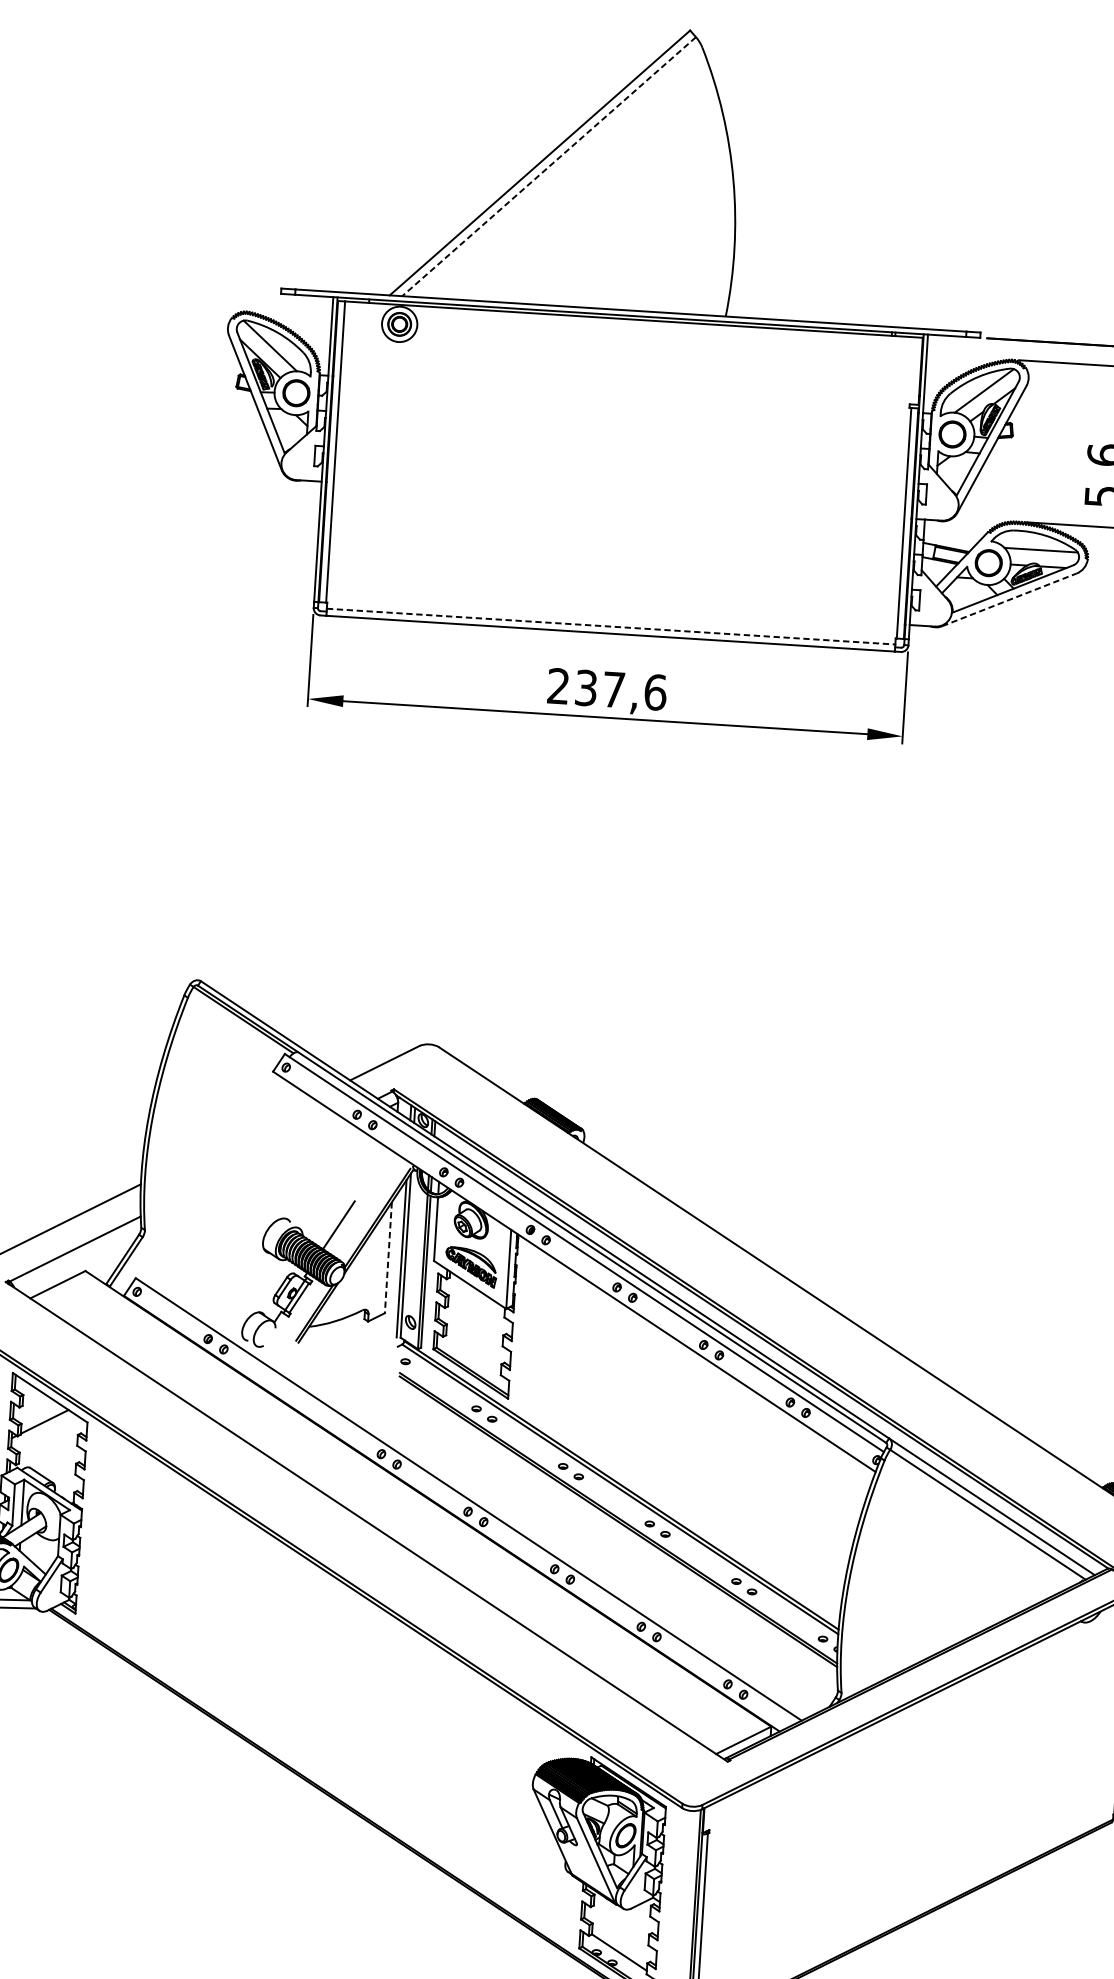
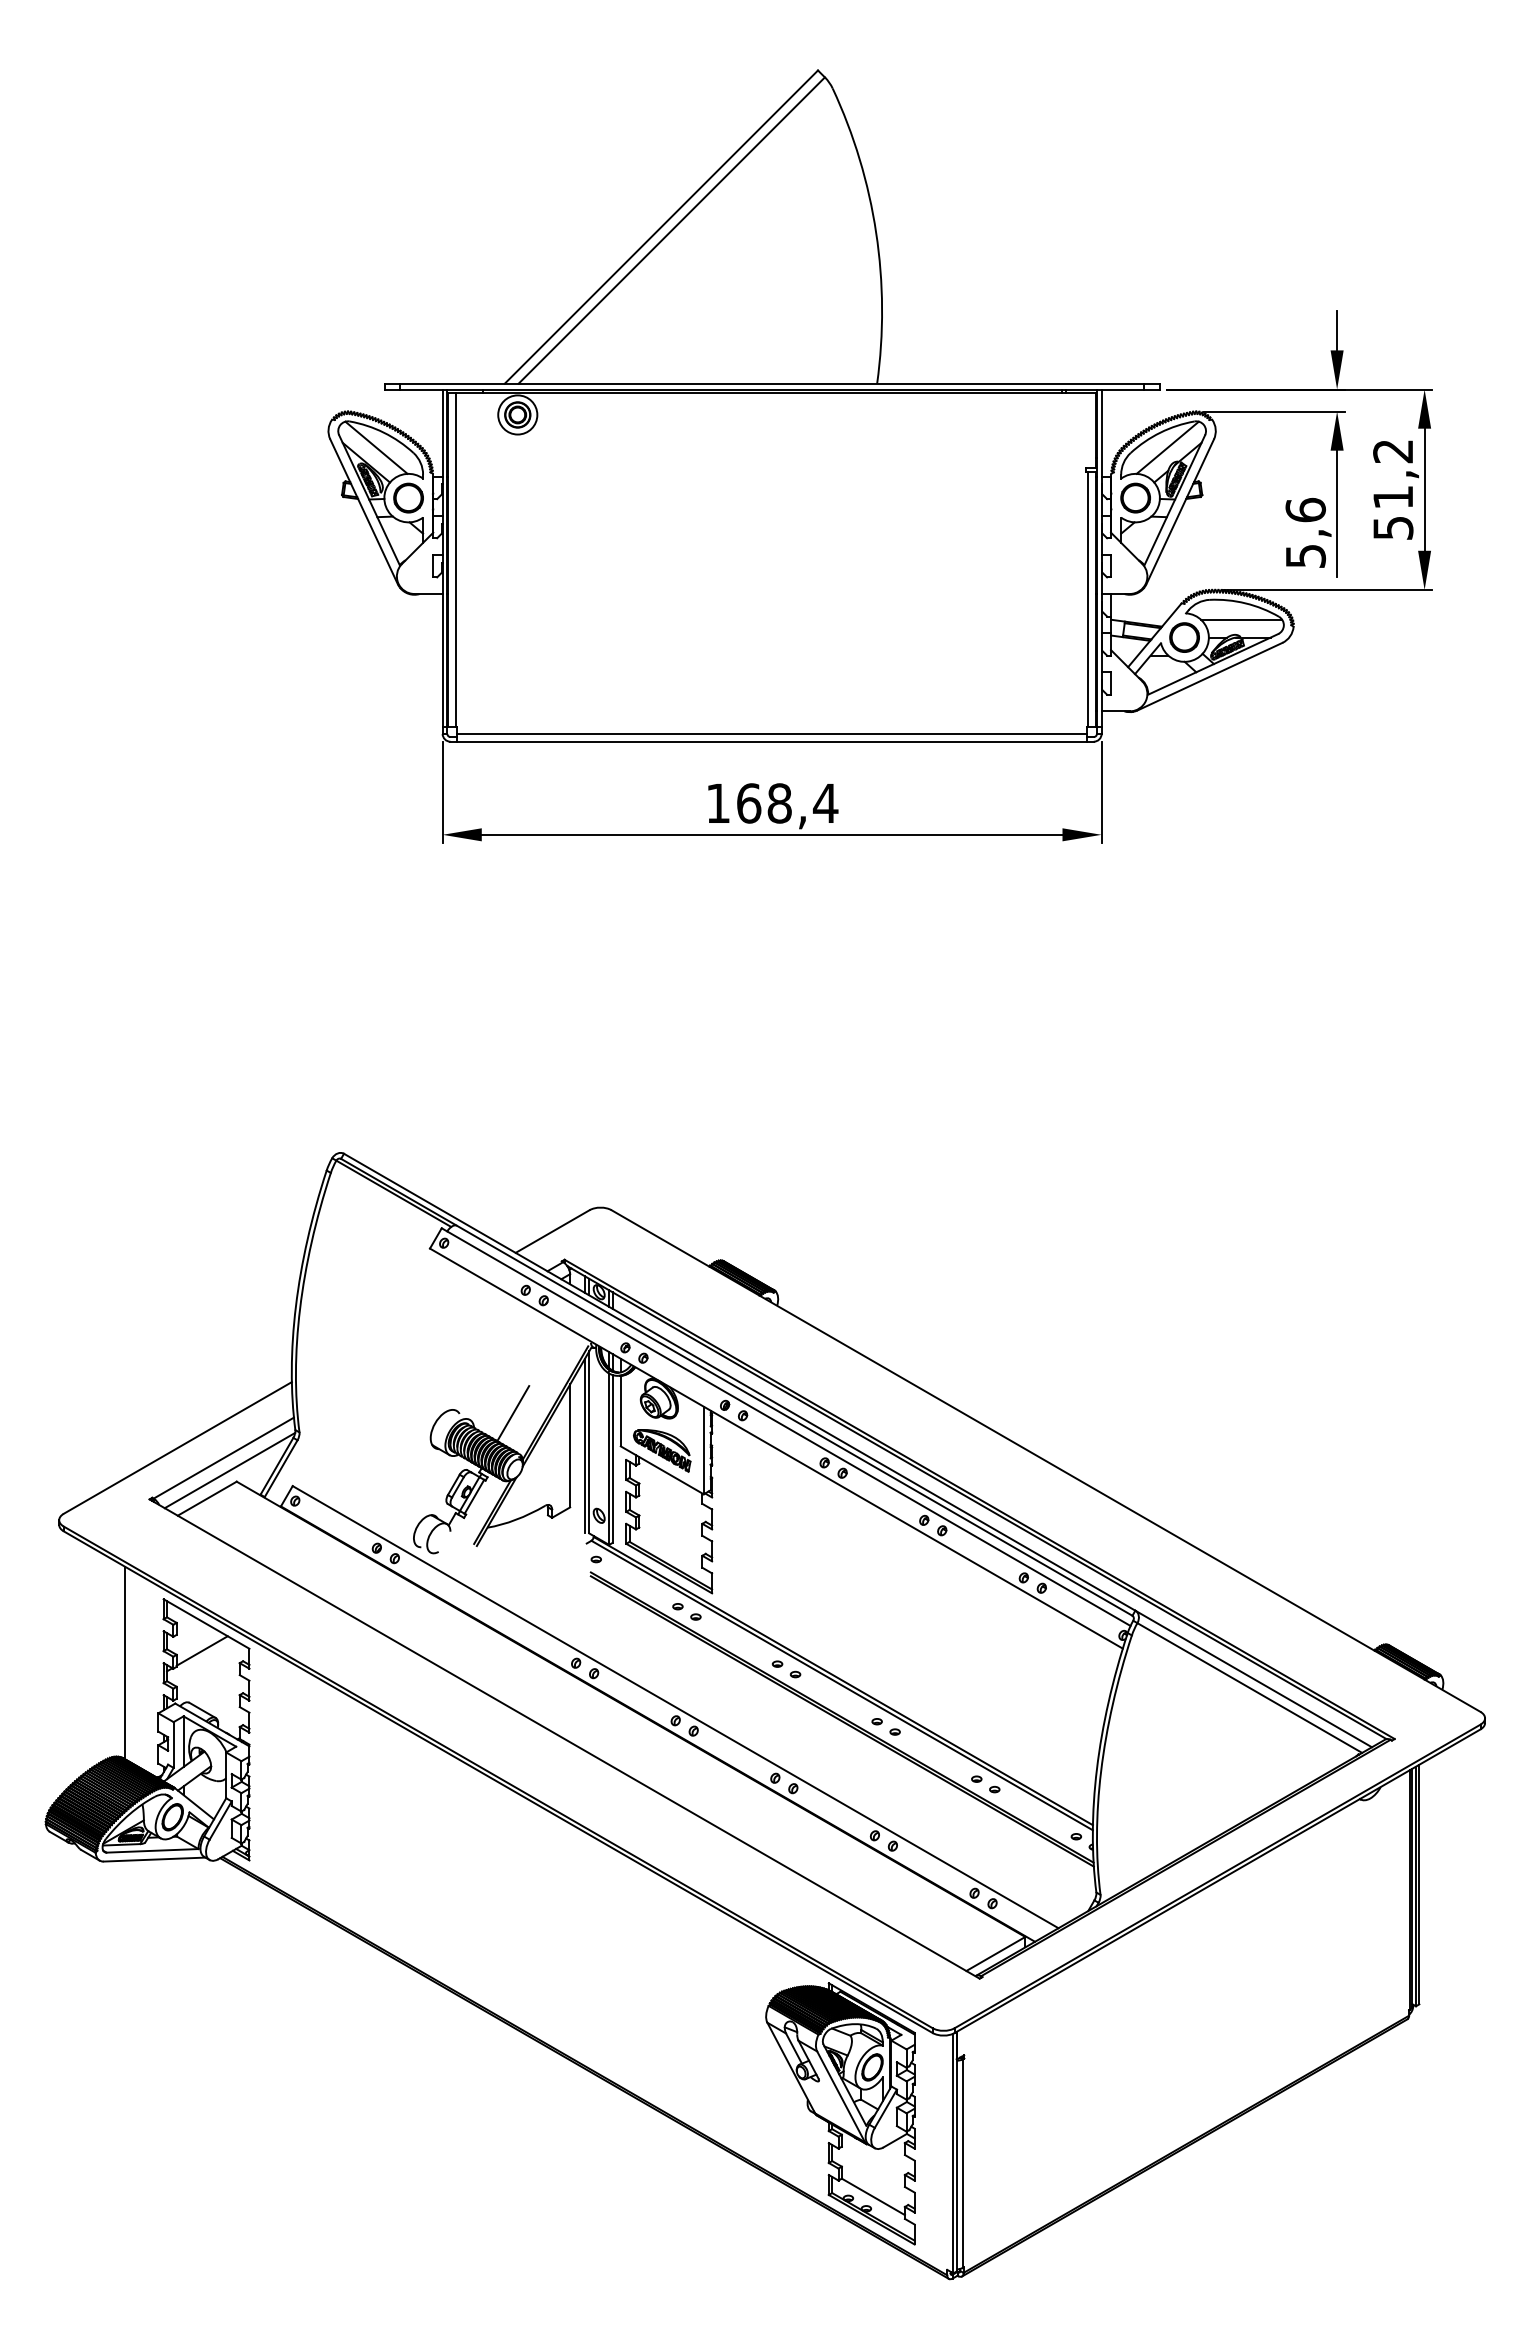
line: (548, 166) -> (671, 230), dashed -> solid
line: (1009, 599) -> (1209, 676), dashed -> solid
line: (611, 626) -> (772, 733), dashed -> solid
text: (607, 689) -> (772, 803), 237,6 -> 168,4
line: (388, 1258) -> (570, 1446), dashed -> solid
line: (79, 1260) -> (229, 1470), added

